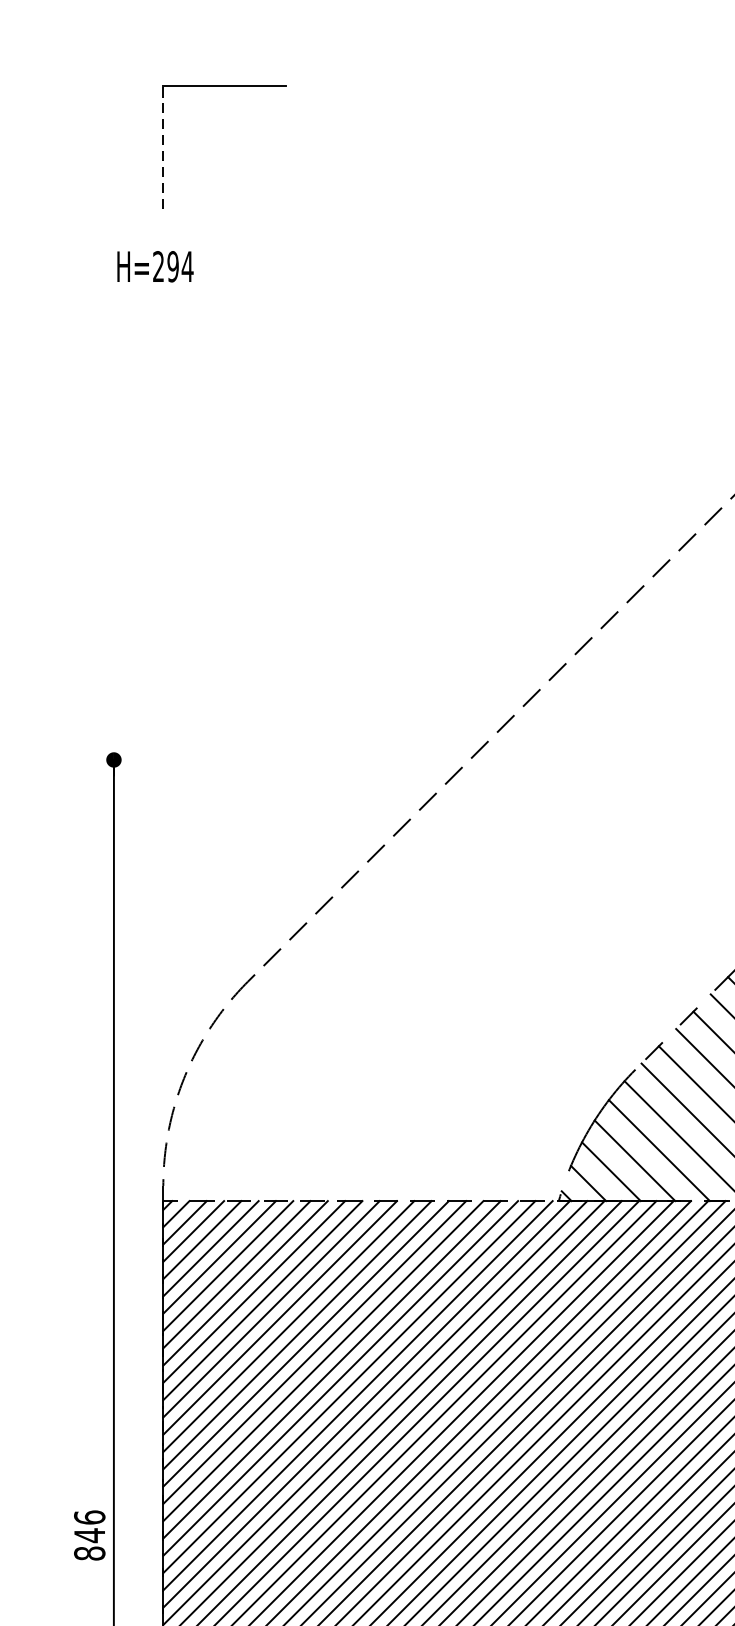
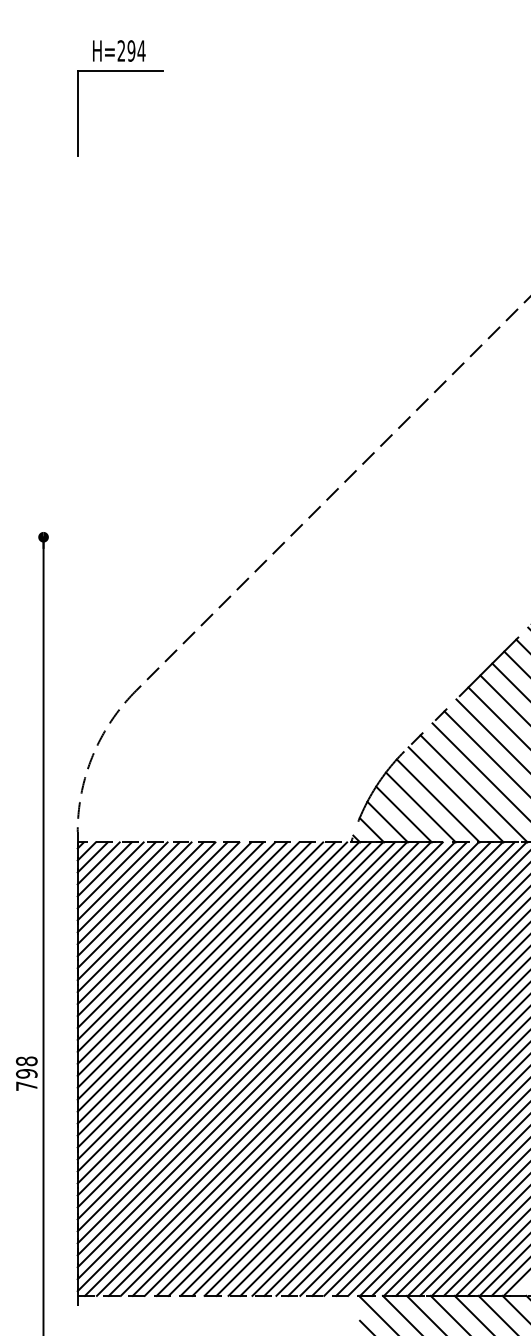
line: (163, 147) -> (77, 113), dashed -> solid
text: (155, 265) -> (119, 50), moved
text: (89, 1535) -> (26, 1073), 846 -> 798

